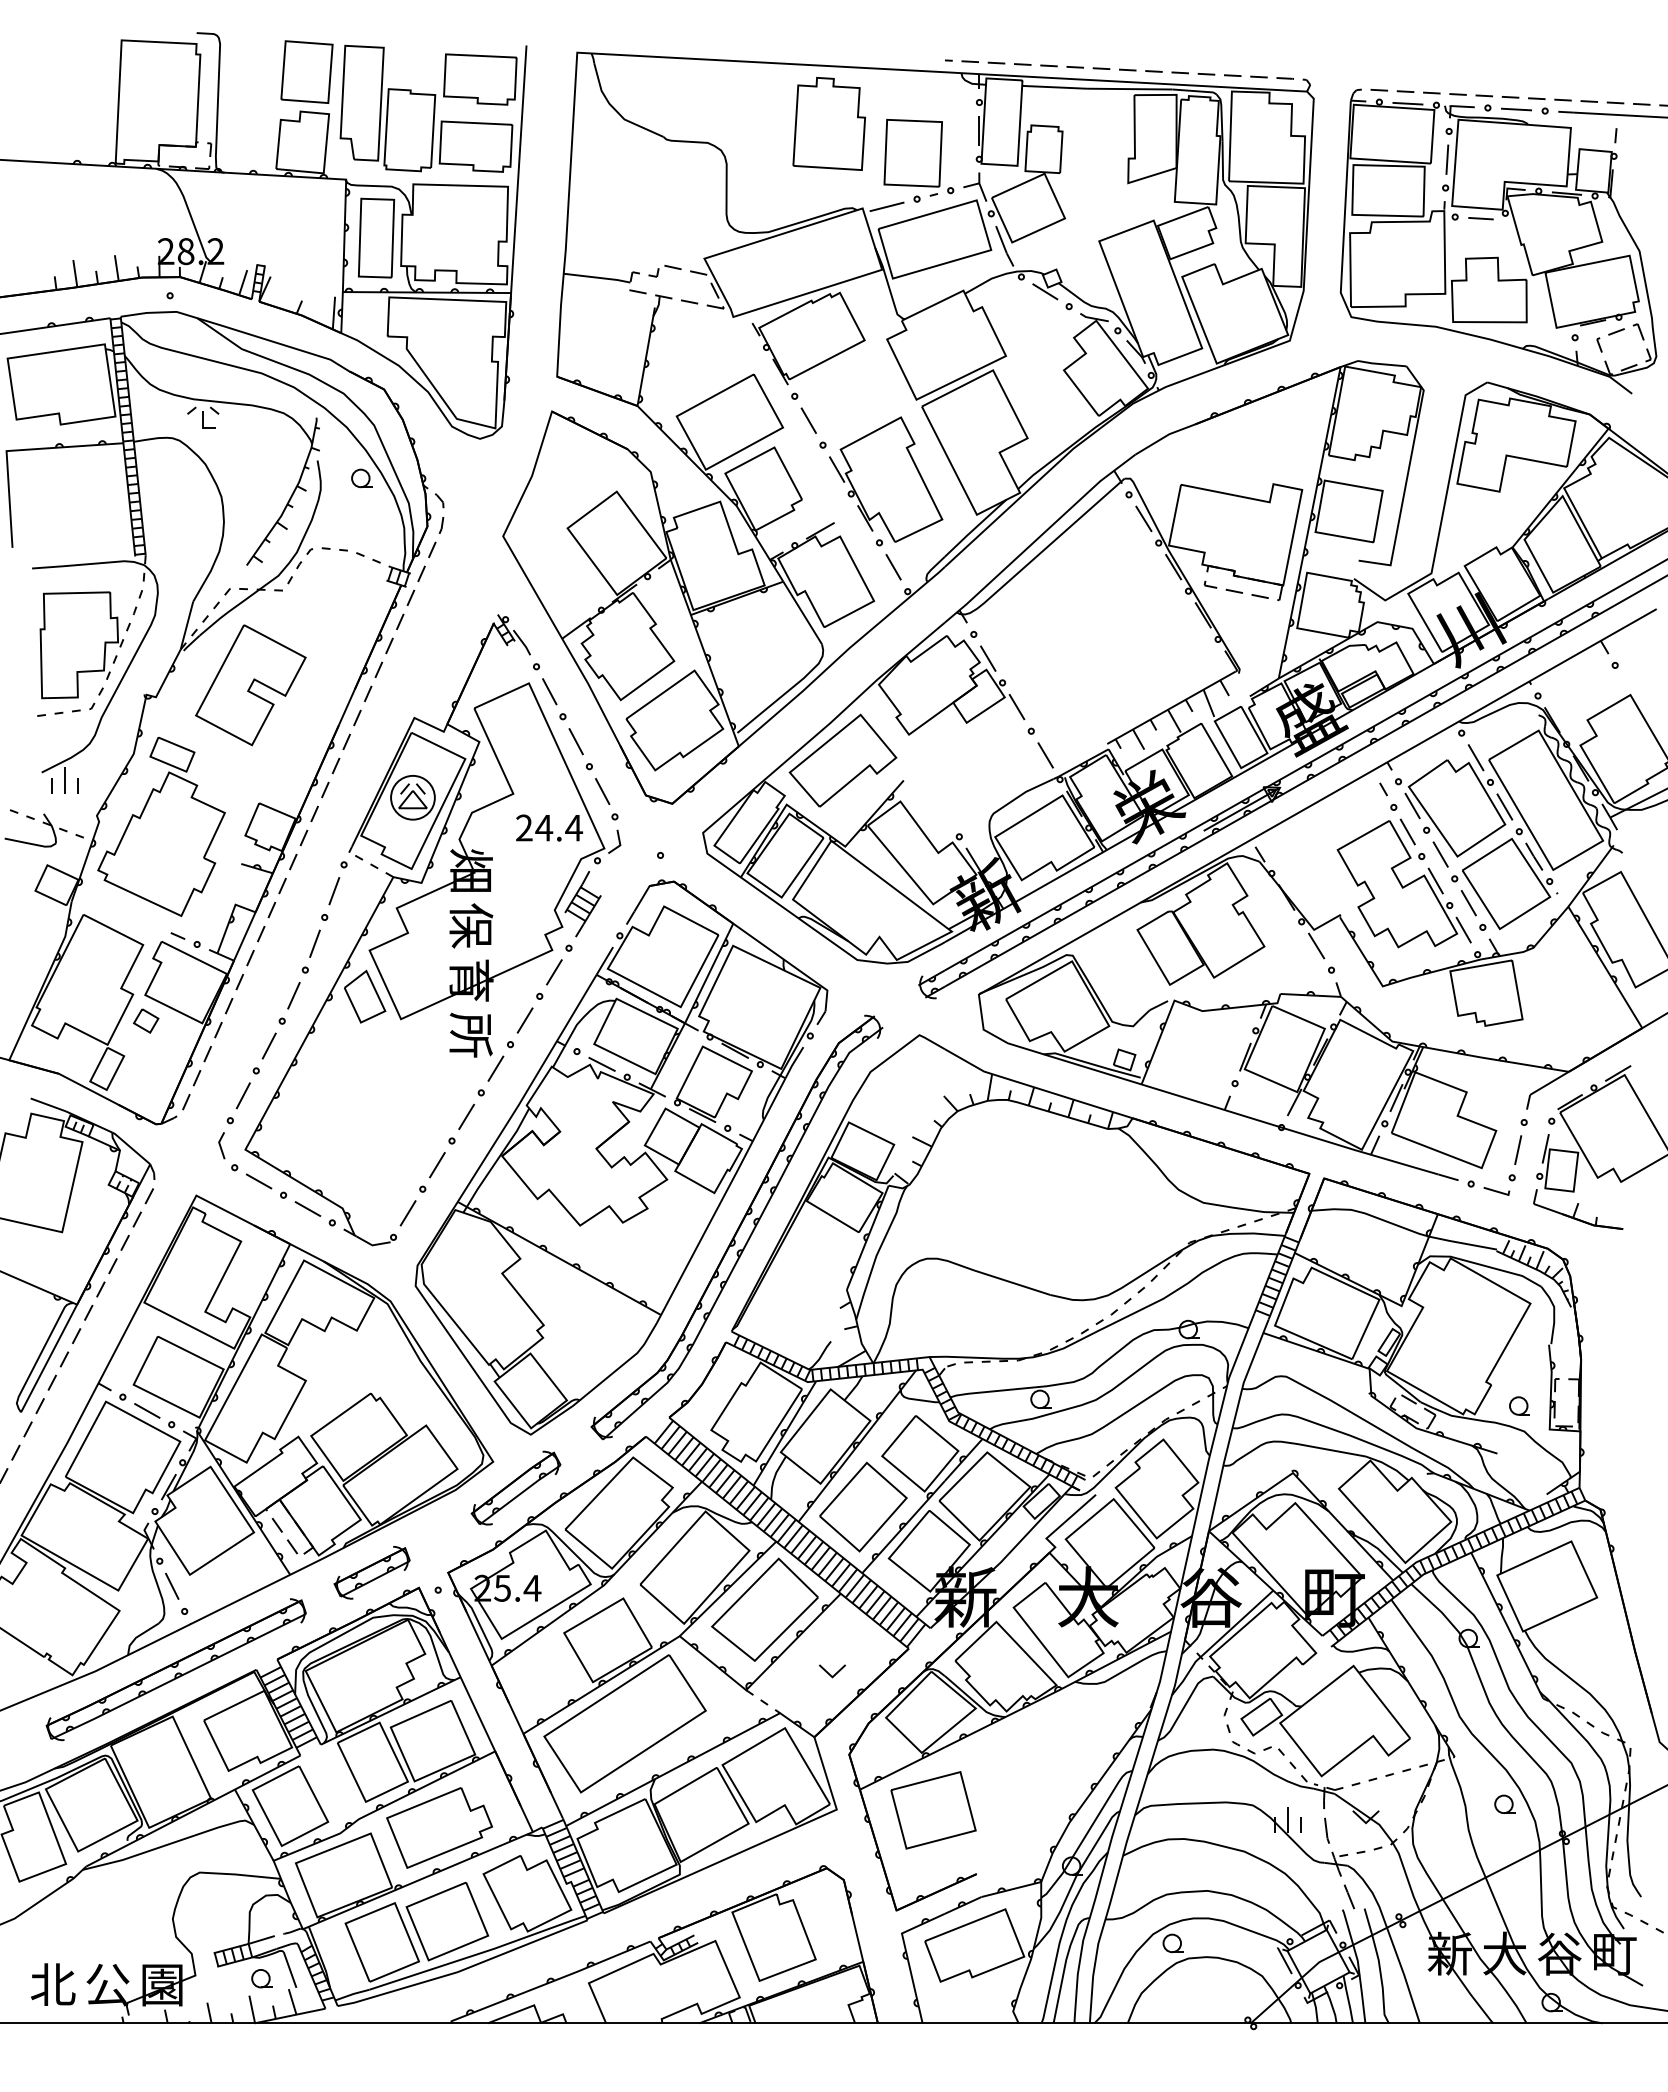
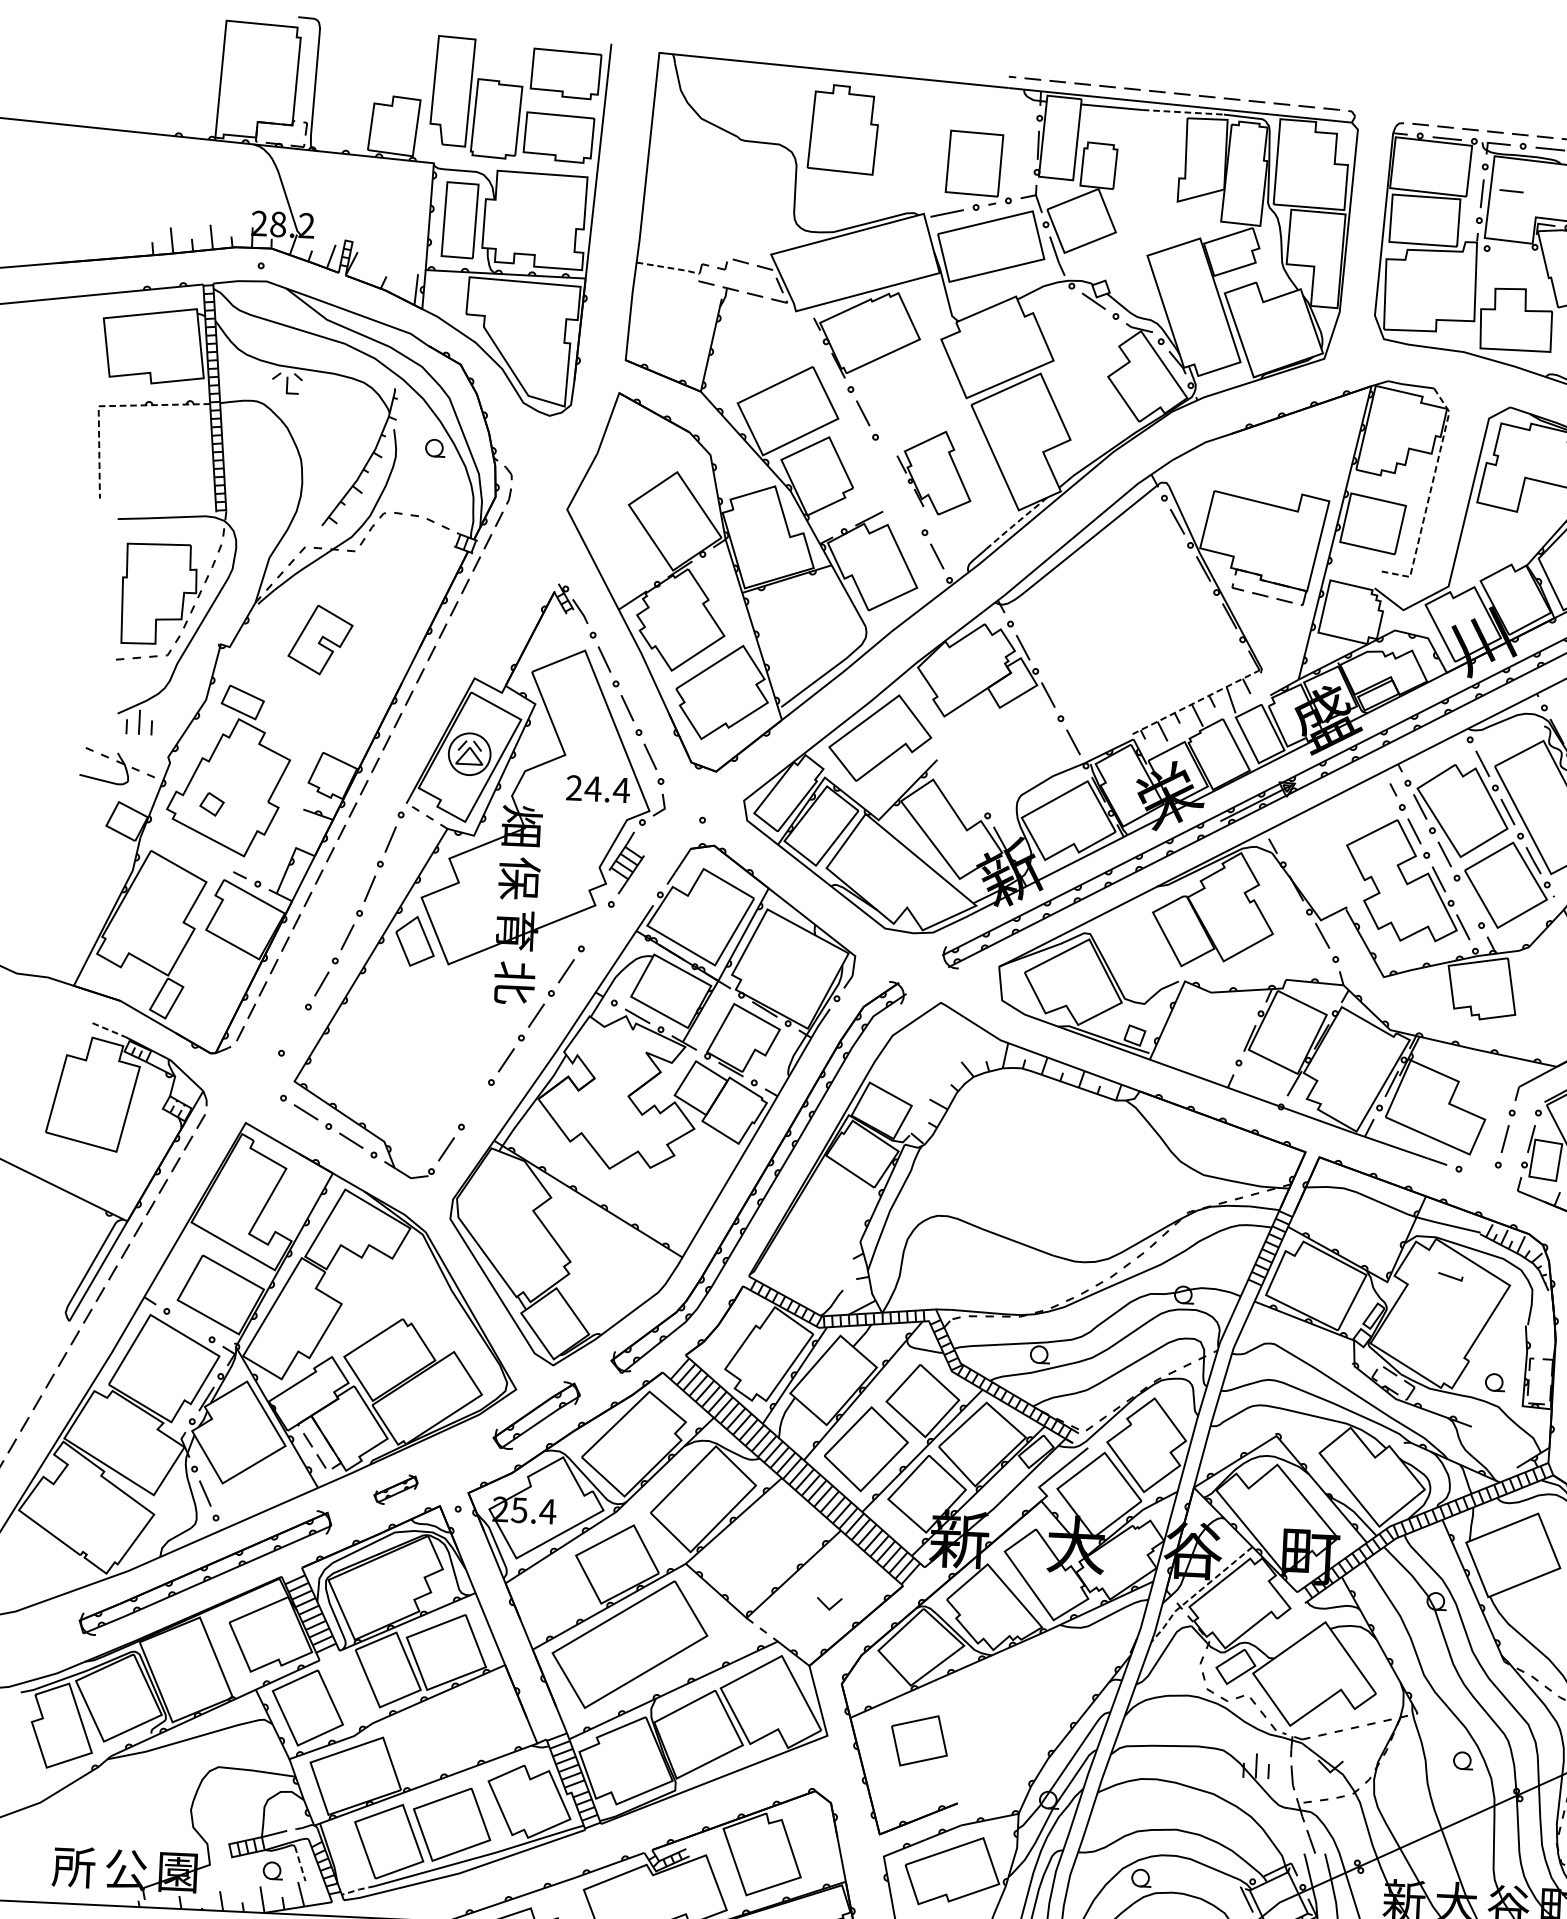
part: (306, 71) -> (400, 58), removed
line: (1129, 89) -> (1183, 112), solid -> dashed
part: (828, 123) -> (842, 129), moved
line: (1480, 218) -> (1511, 191), moved
line: (598, 277) -> (669, 267), solid -> dashed
line: (15, 450) -> (107, 406), solid -> dashed
part: (886, 479) -> (934, 472), size x0.7
line: (1406, 479) -> (1429, 496), solid -> dashed
line: (974, 528) -> (1015, 523), solid -> dashed
part: (250, 685) -> (320, 640), size x0.6
line: (1171, 707) -> (1195, 702), solid -> dashed
line: (1468, 903) -> (1469, 902), removed
line: (554, 972) -> (596, 926), removed
part: (146, 1020) -> (212, 803), moved
text: (470, 1034) -> (513, 982), 所 -> 北
line: (242, 1095) -> (294, 1029), removed
line: (48, 1104) -> (109, 1029), solid -> dashed
line: (221, 1145) -> (271, 1076), removed
line: (437, 1165) -> (476, 1105), removed
line: (1496, 1191) -> (1450, 1276), moved
line: (147, 1410) -> (189, 1325), removed
part: (371, 1572) -> (395, 1489), size x0.6
part: (764, 1609) -> (767, 1542), removed
line: (1218, 1640) -> (1198, 1592), solid -> dashed
part: (933, 1810) -> (919, 1740), size x0.7
part: (439, 1827) -> (448, 1734), removed
line: (290, 1970) -> (300, 1864), solid -> dashed
text: (52, 1984) -> (73, 1866), 北 -> 所
line: (352, 1994) -> (358, 1889), solid -> dashed

